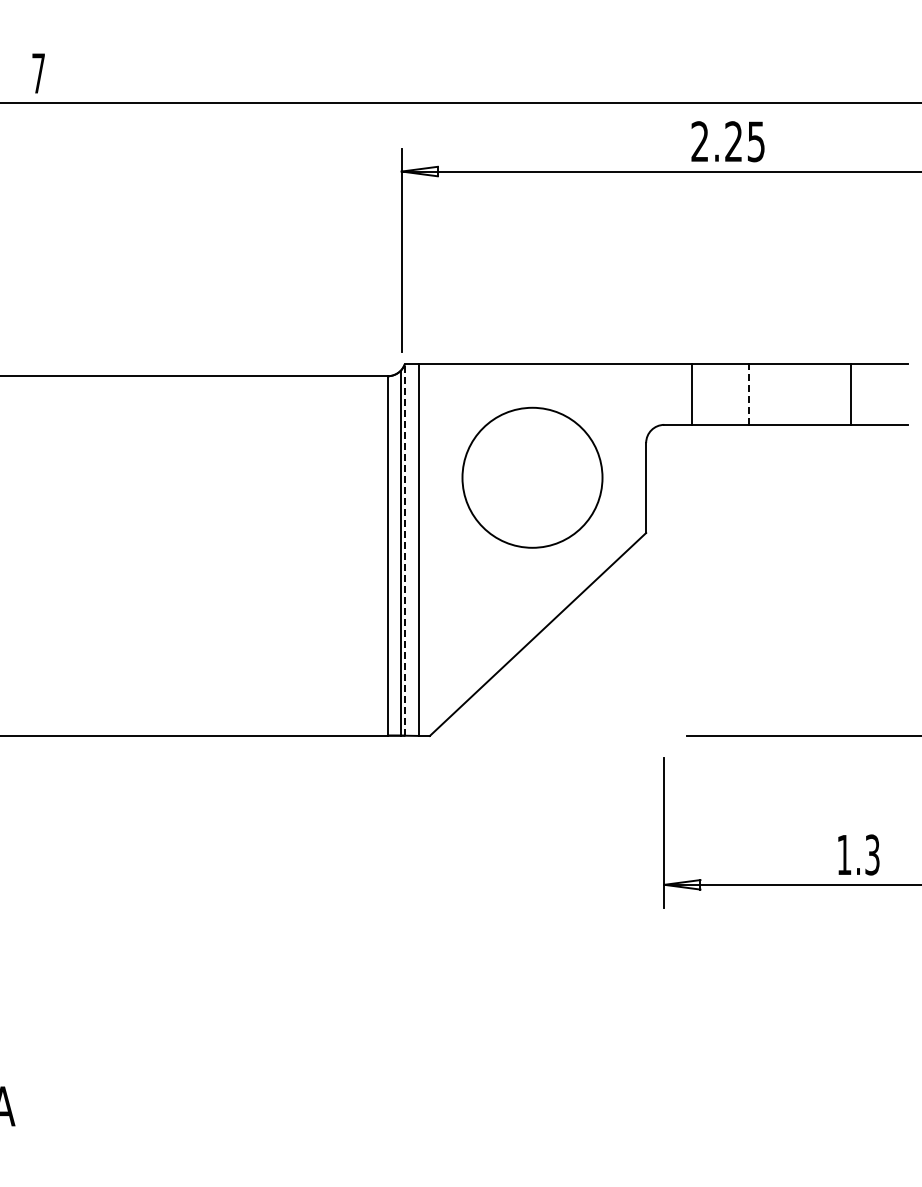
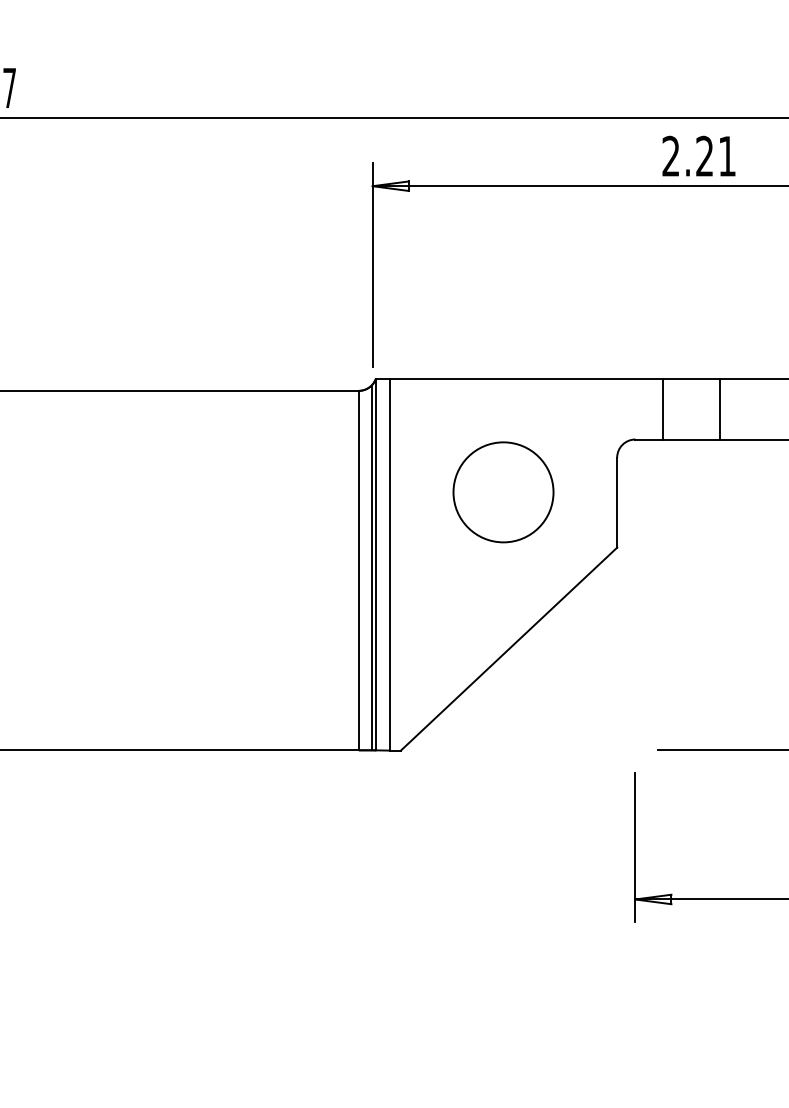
text: (755, 141) -> (726, 156), 2.25 -> 2.21
line: (748, 393) -> (719, 408), dashed -> solid
circle: (532, 477) -> (503, 492), size x0.71
line: (405, 549) -> (376, 564), dashed -> solid

